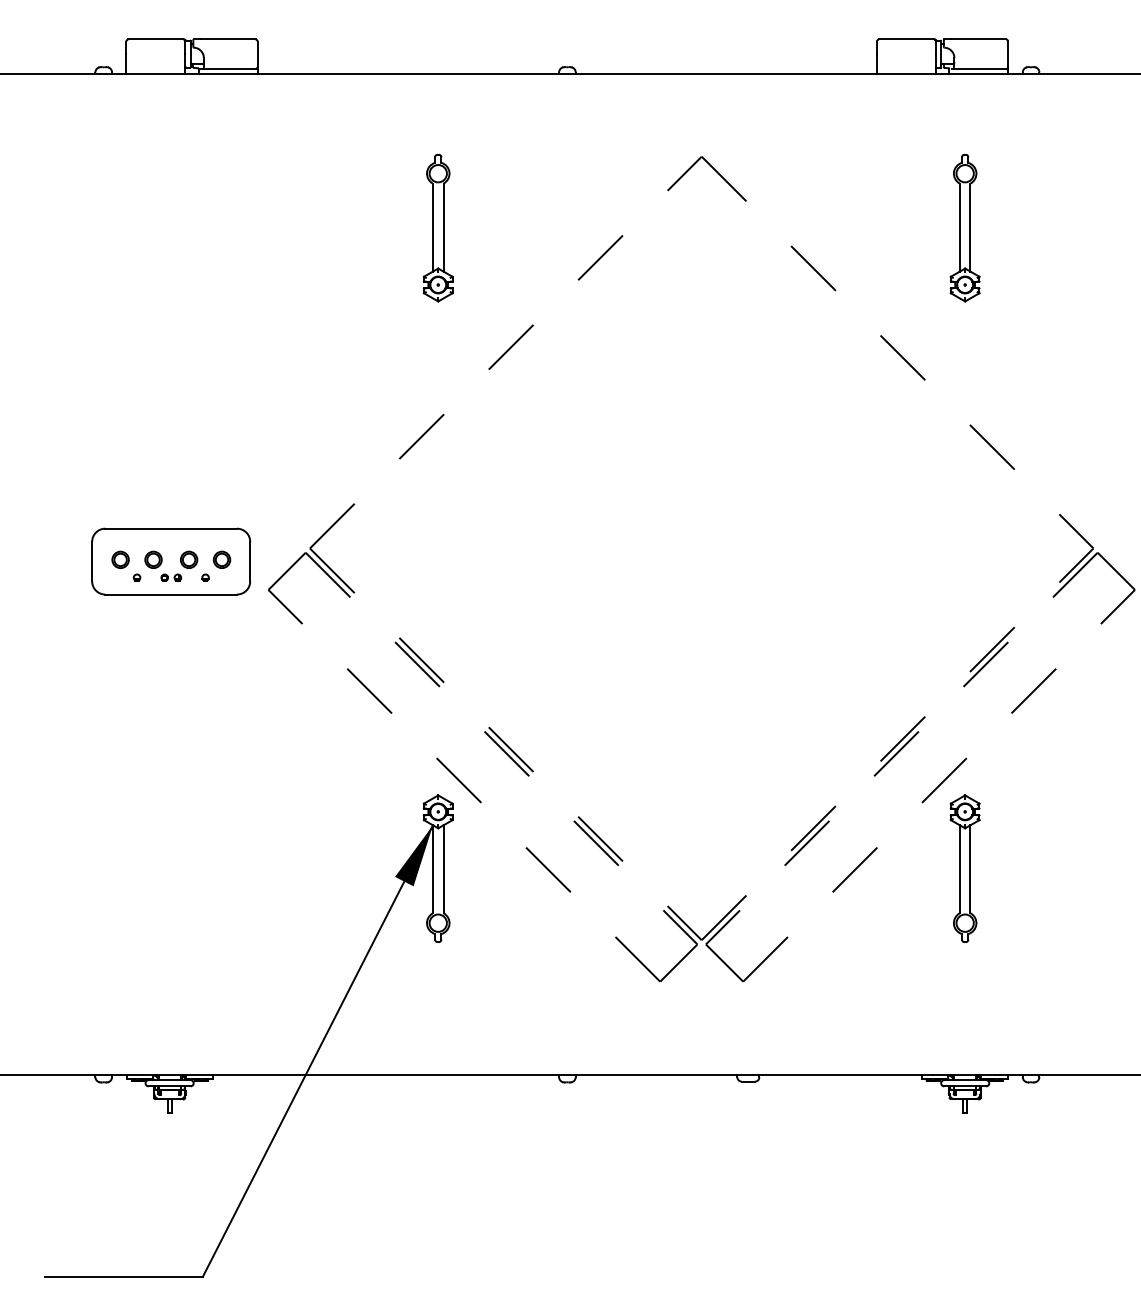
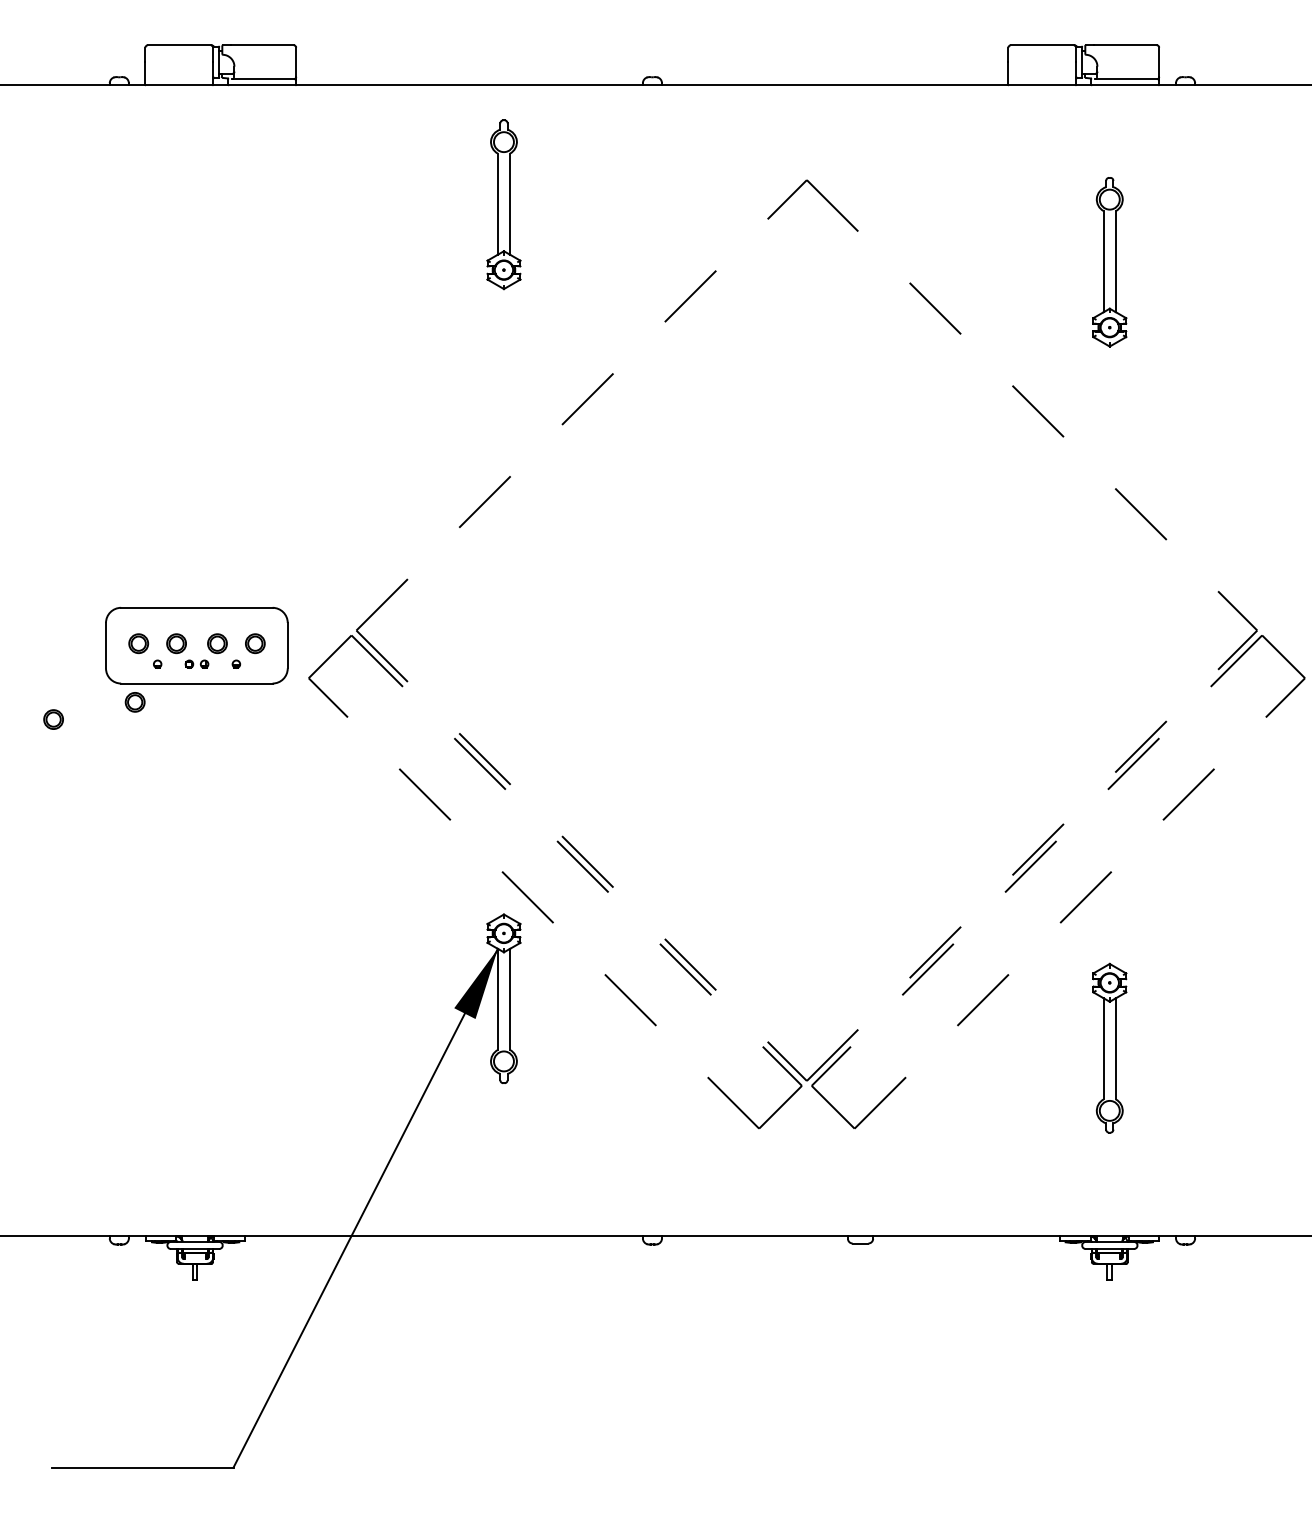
part: (437, 227) -> (503, 204), moved
part: (117, 610) -> (135, 701), added
part: (46, 625) -> (53, 719), added
part: (964, 868) -> (1109, 1047), moved

